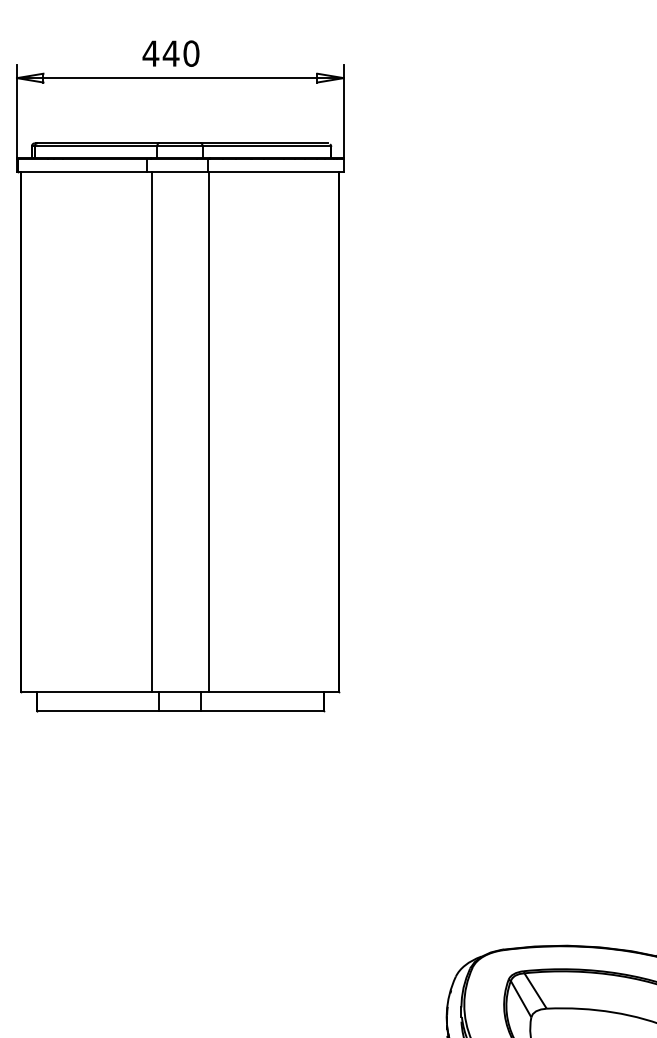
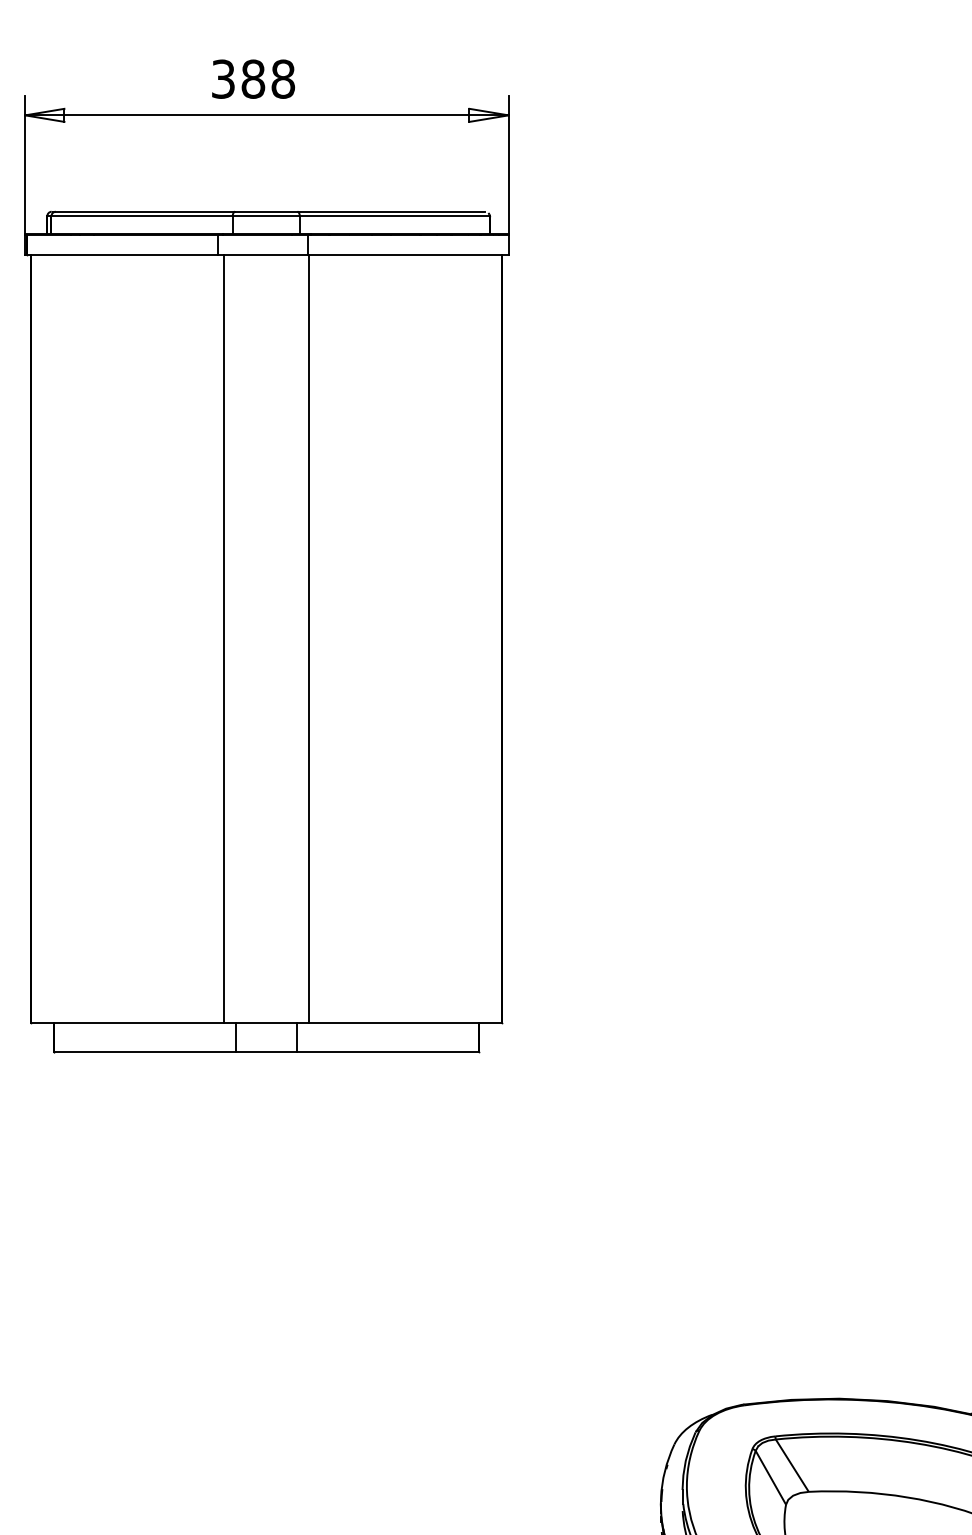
text: (170, 53) -> (252, 78), 440 -> 388

